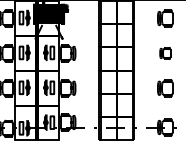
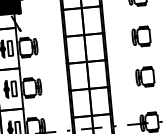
part: (165, 53) -> (141, 36), size x1.43

